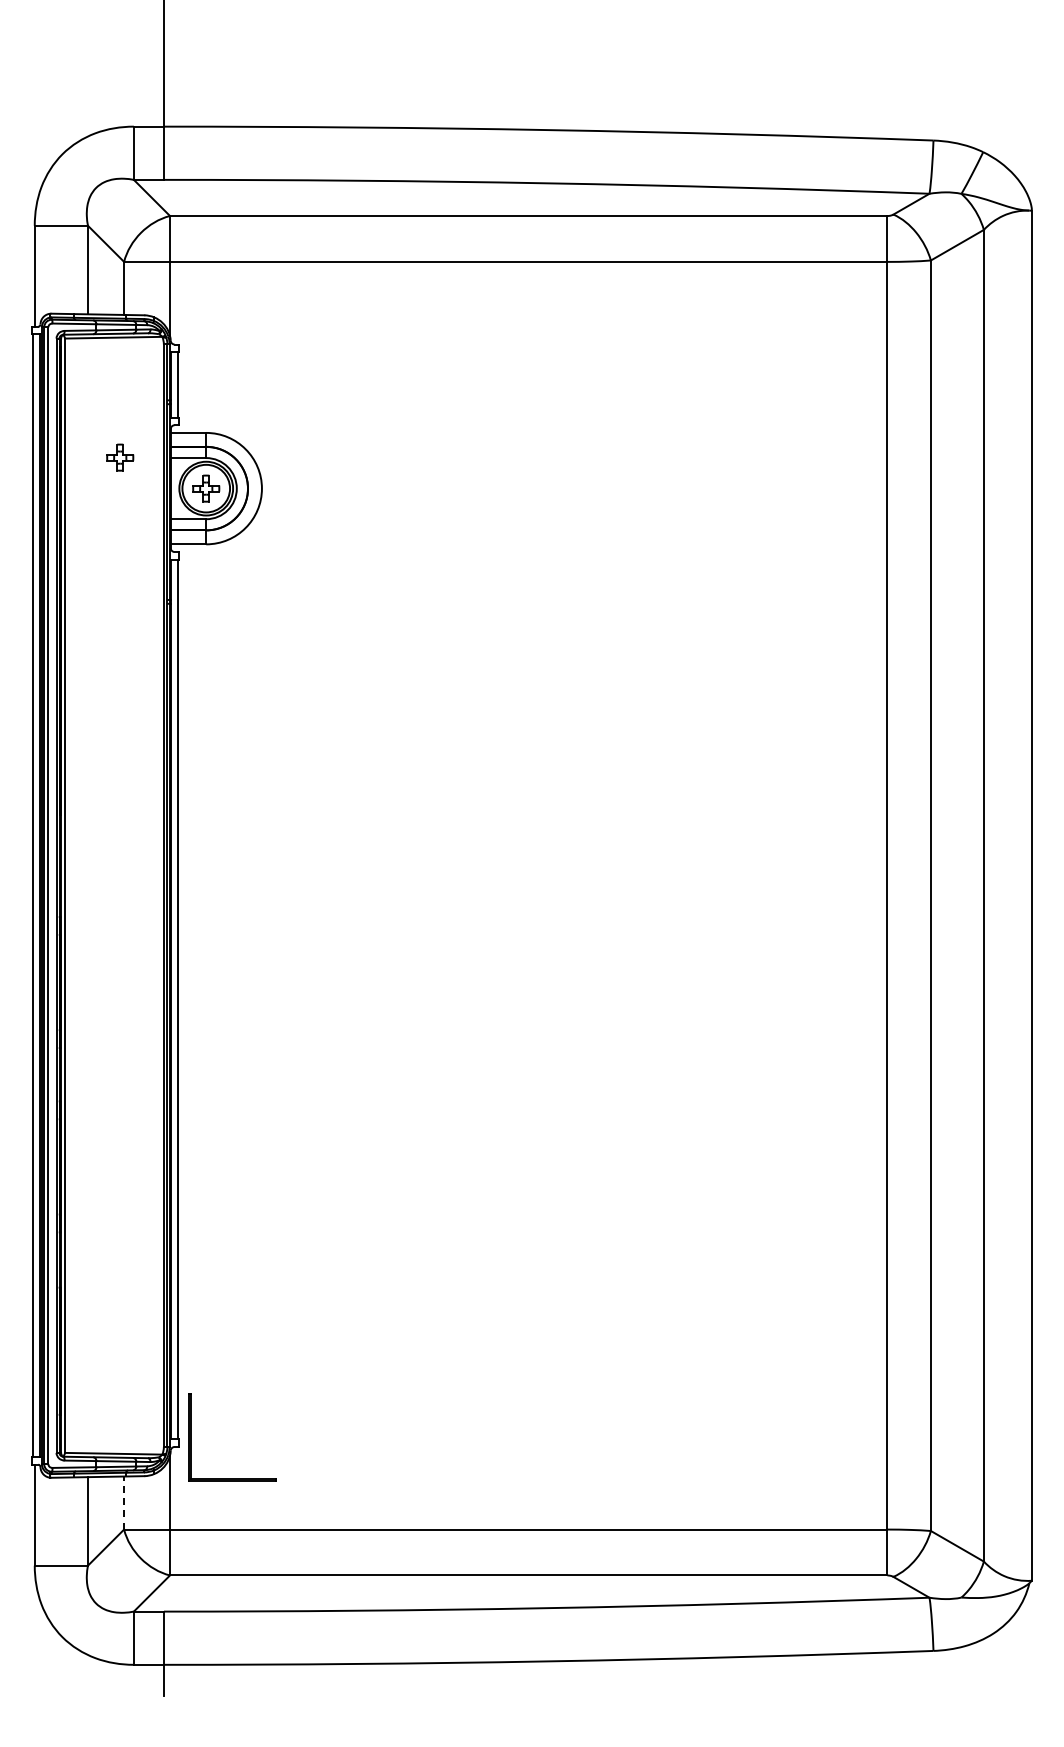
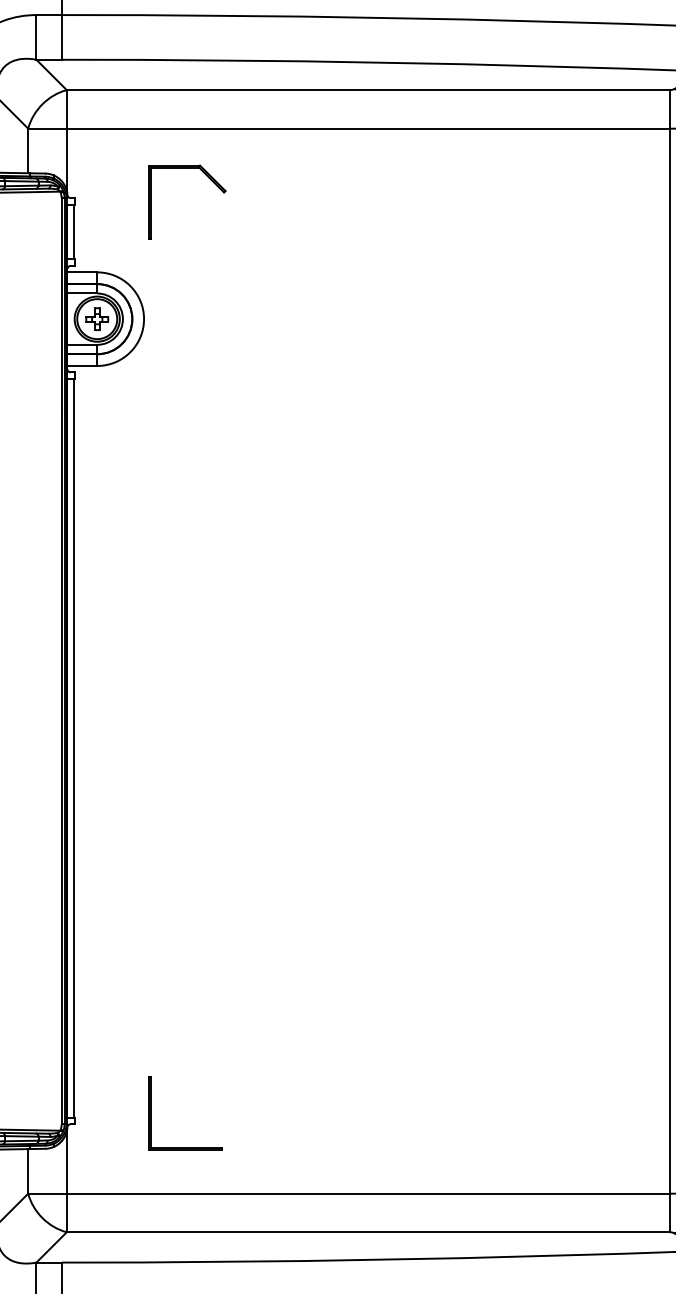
part: (339, 321) -> (209, 178), added
part: (120, 457) -> (25, 293), removed
part: (191, 1437) -> (151, 1113), moved
line: (124, 1503) -> (28, 1171), dashed -> solid

